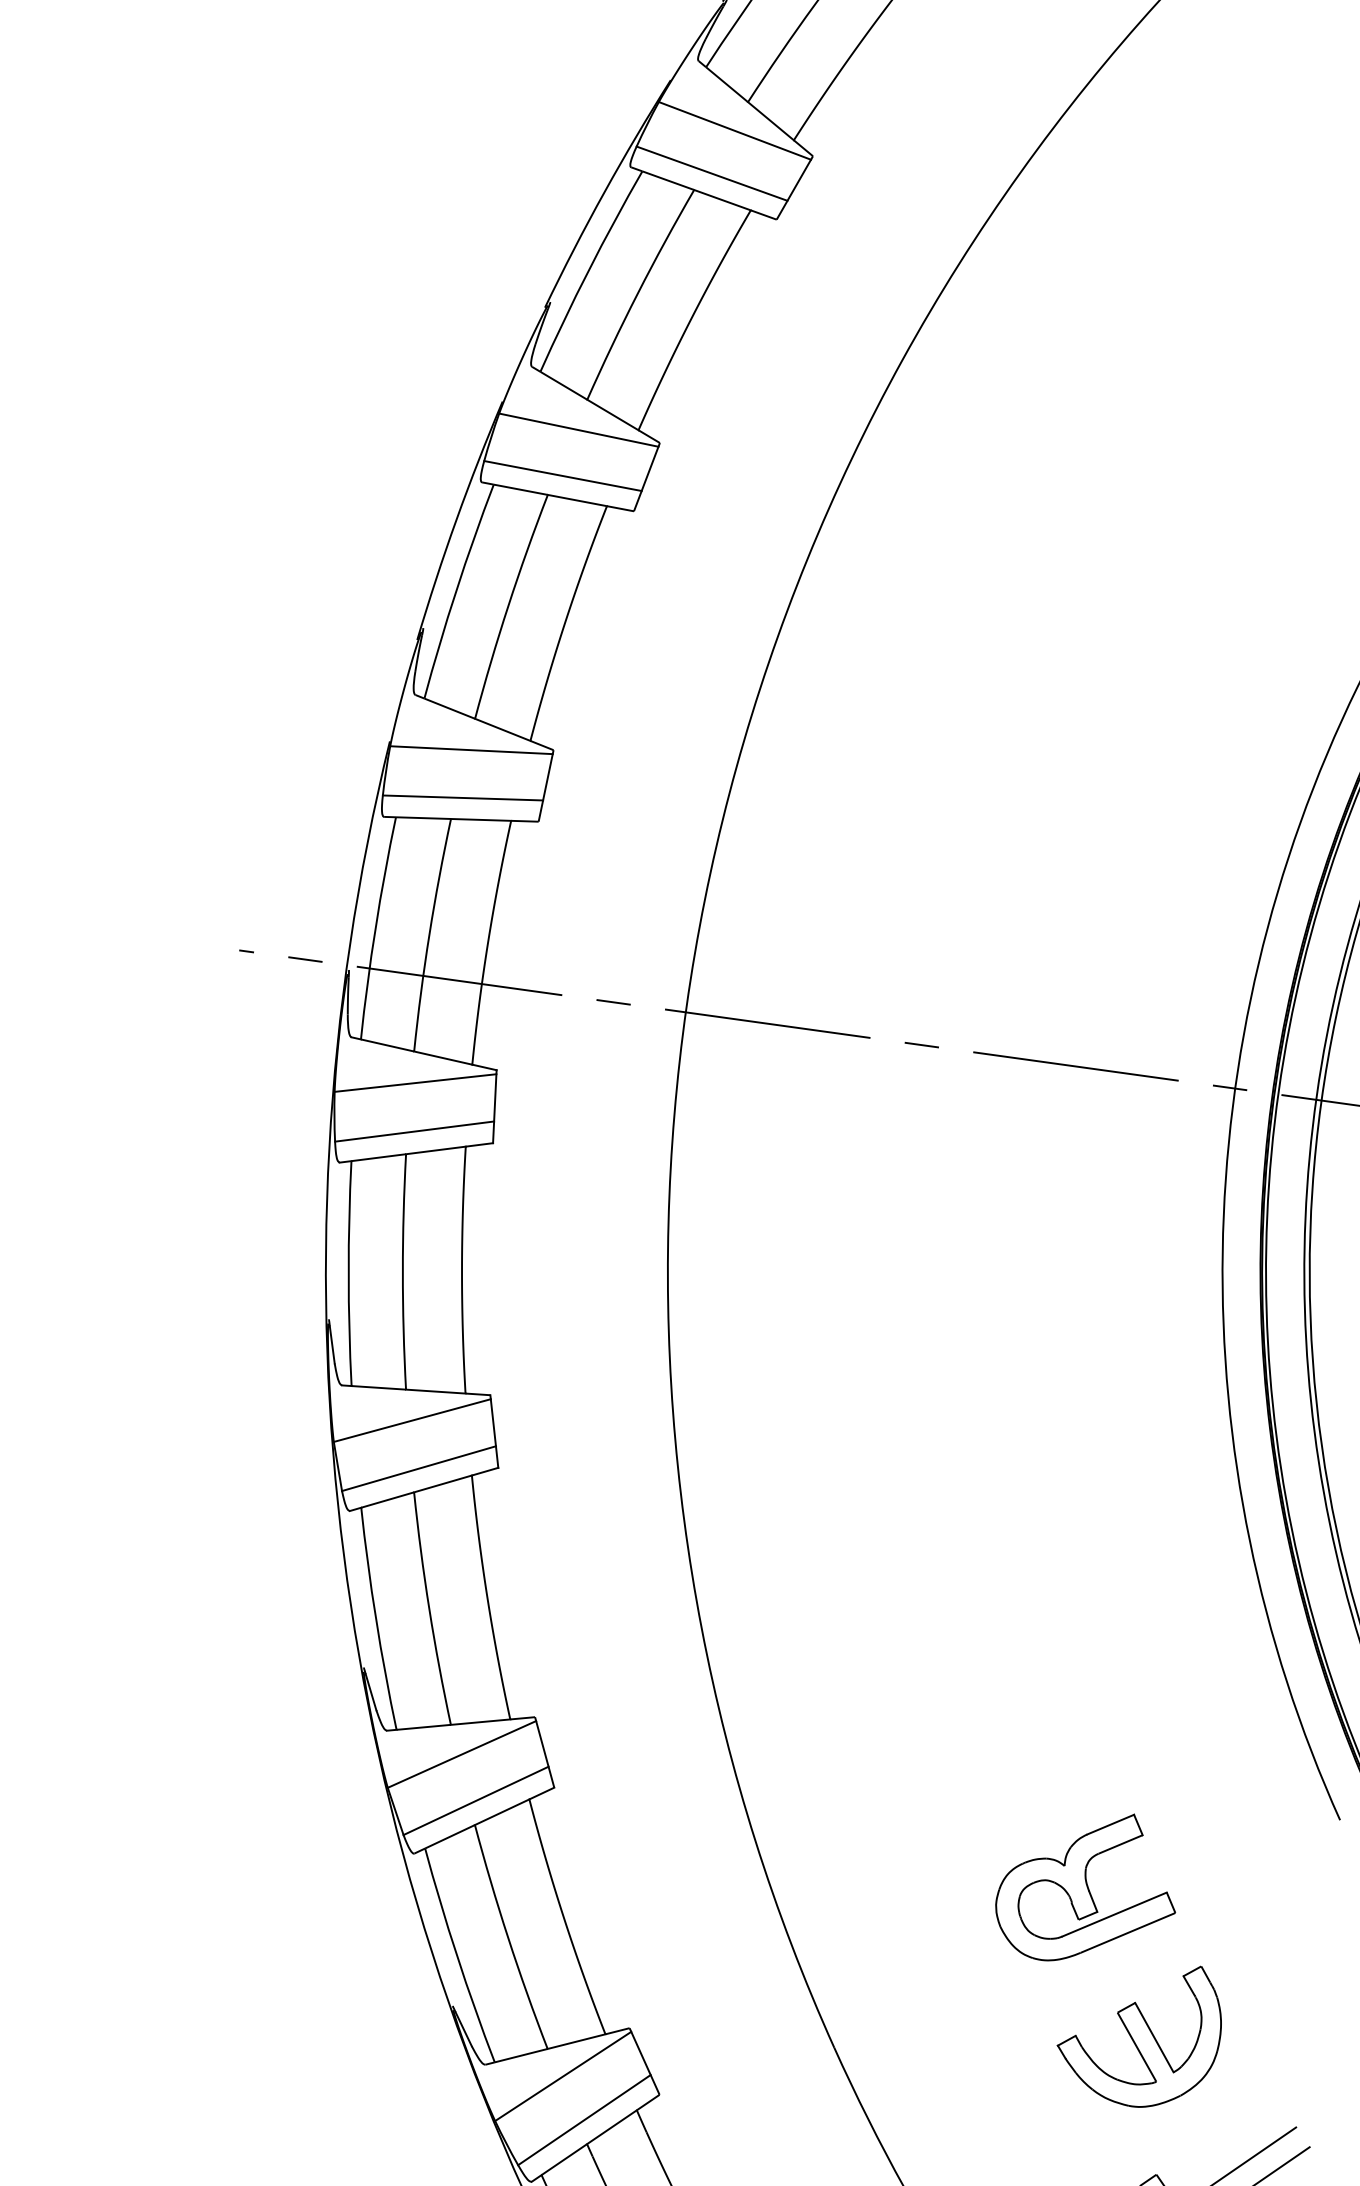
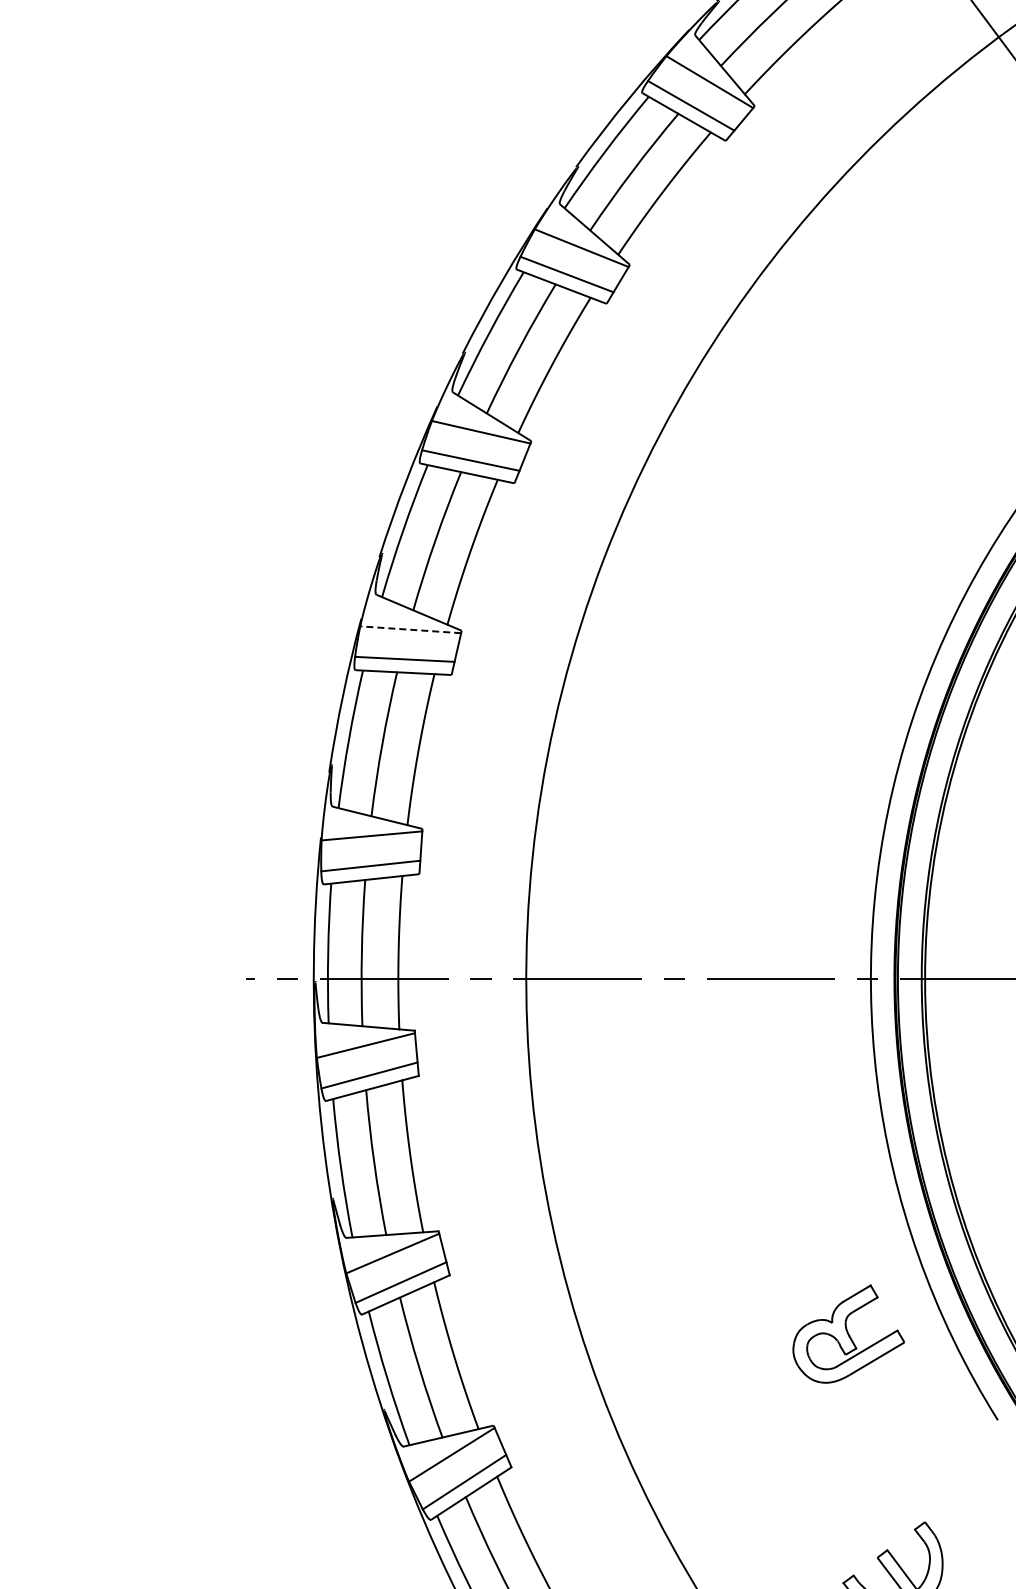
line: (578, 429) -> (410, 629), solid -> dashed
part: (1088, 1886) -> (848, 1333), moved

